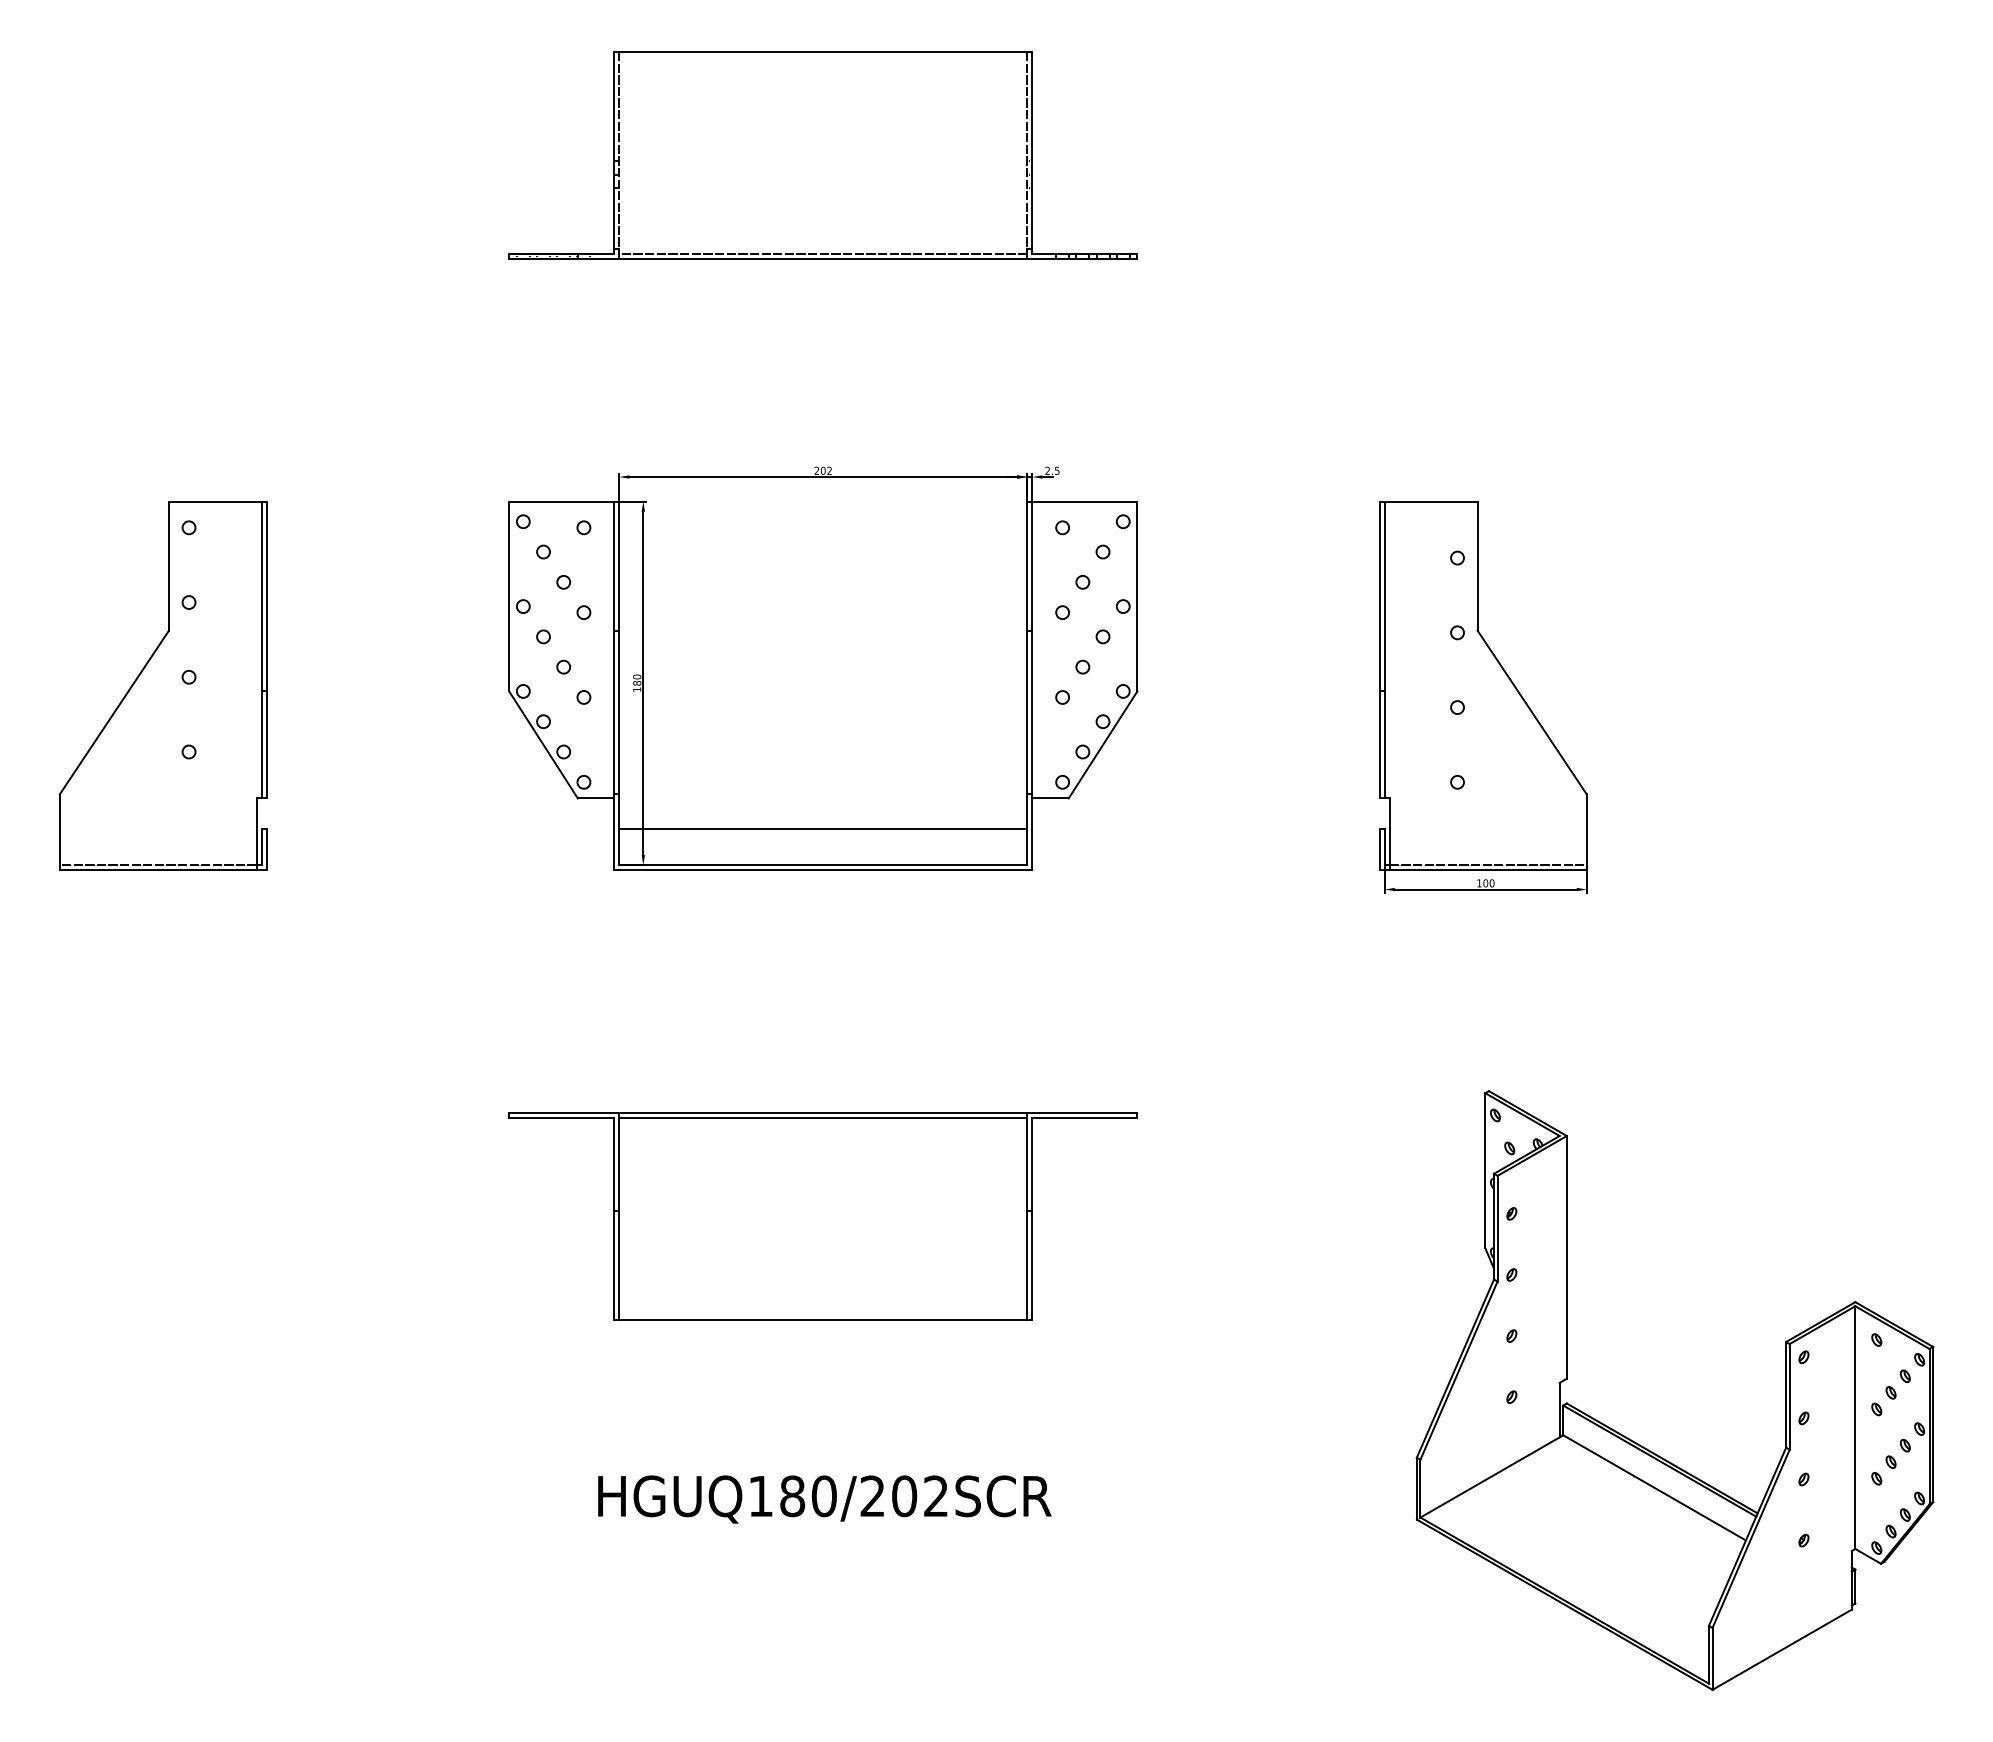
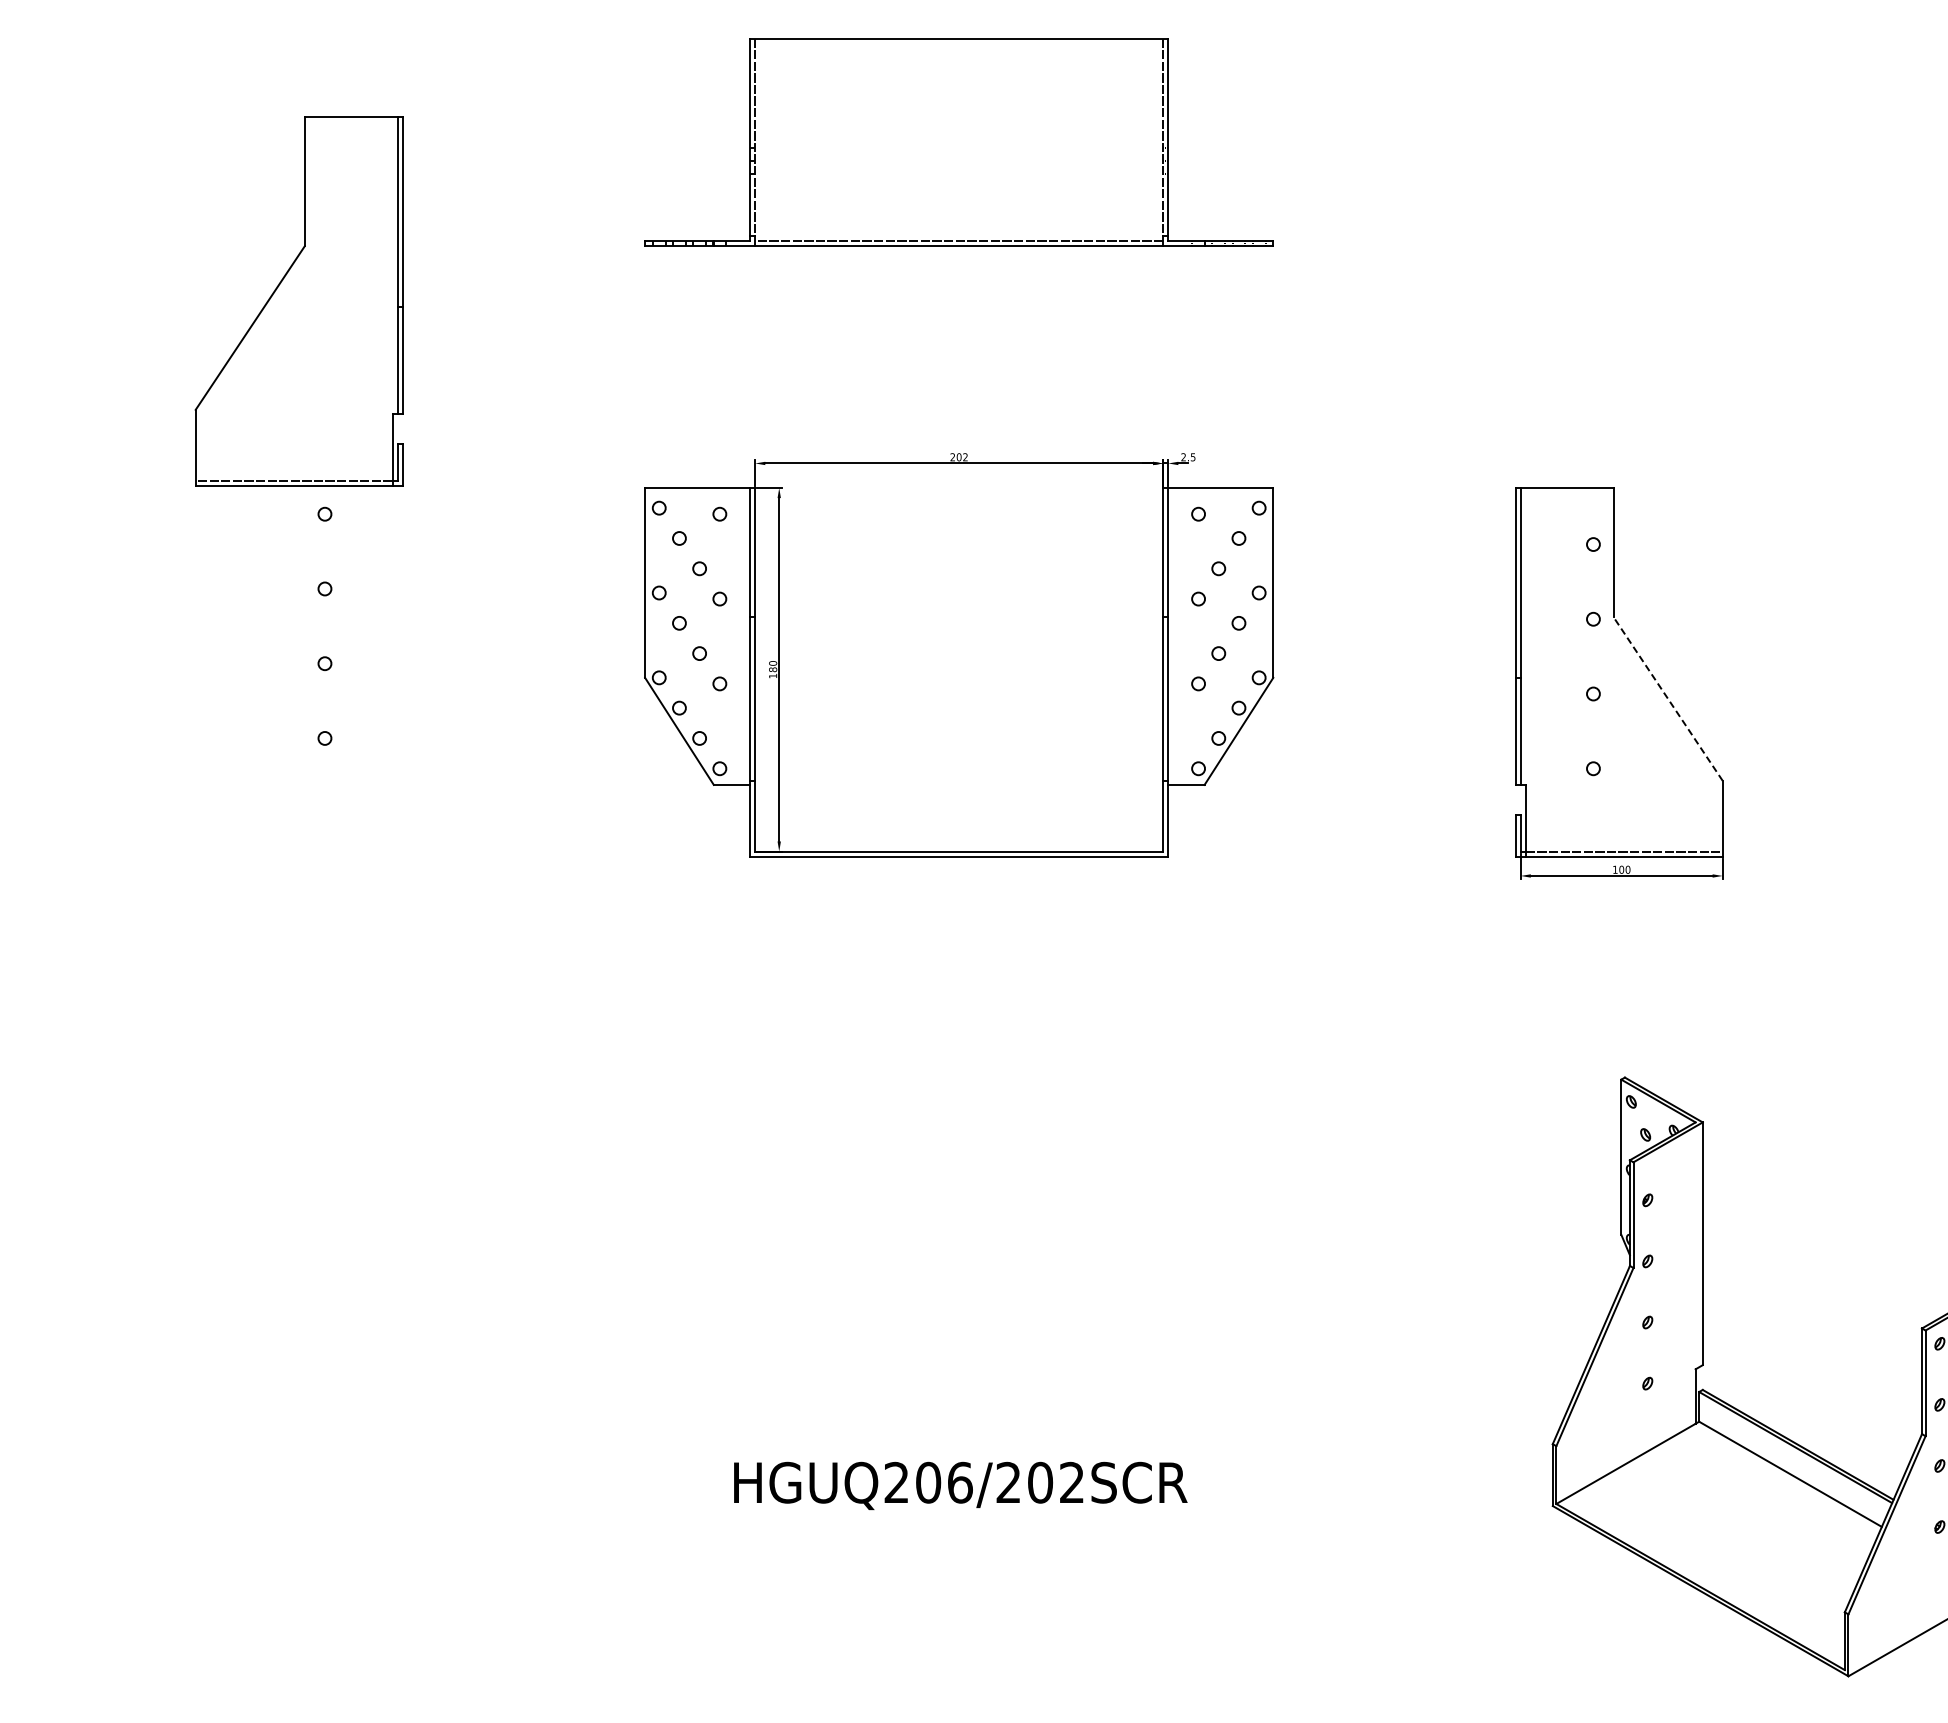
part: (162, 685) -> (298, 300), moved
line: (1531, 712) -> (1667, 698), solid -> dashed
line: (823, 828) -> (959, 814), removed
part: (822, 1216) -> (958, 1202), removed
text: (792, 1496) -> (928, 1482), HGUQ180/202SCR -> HGUQ206/202SCR

